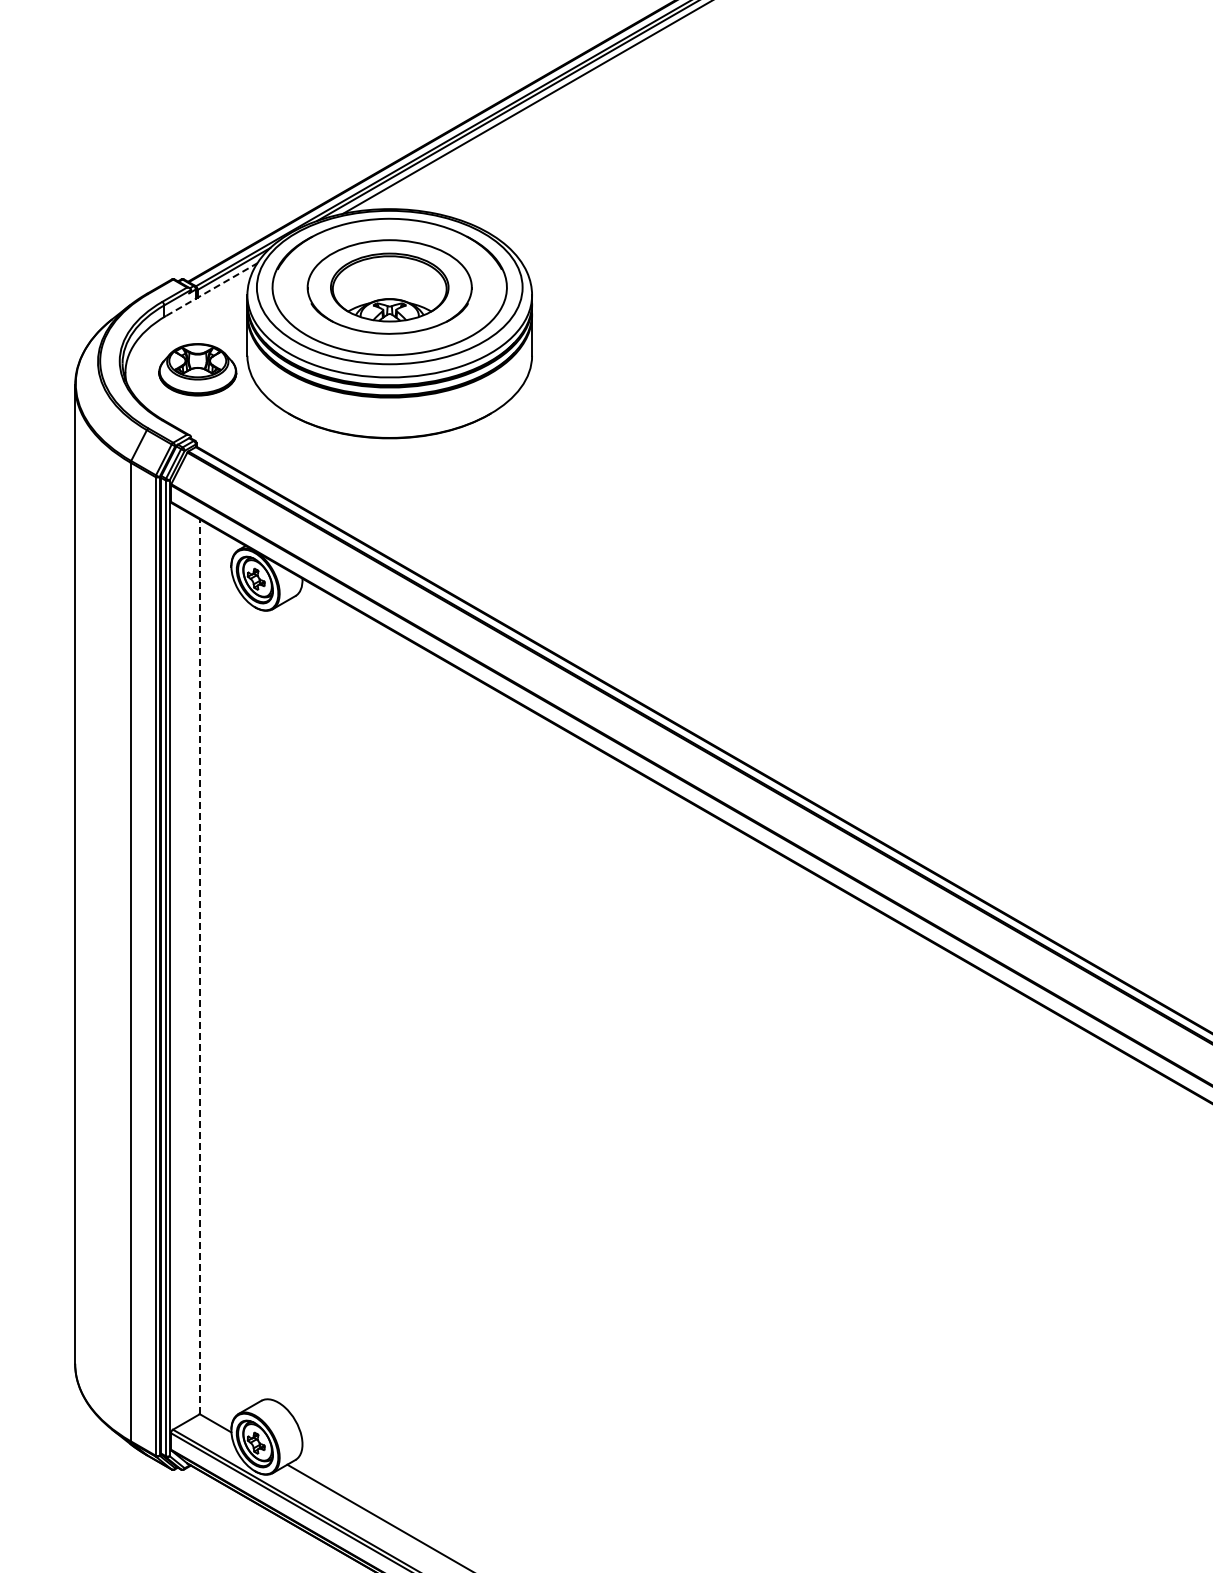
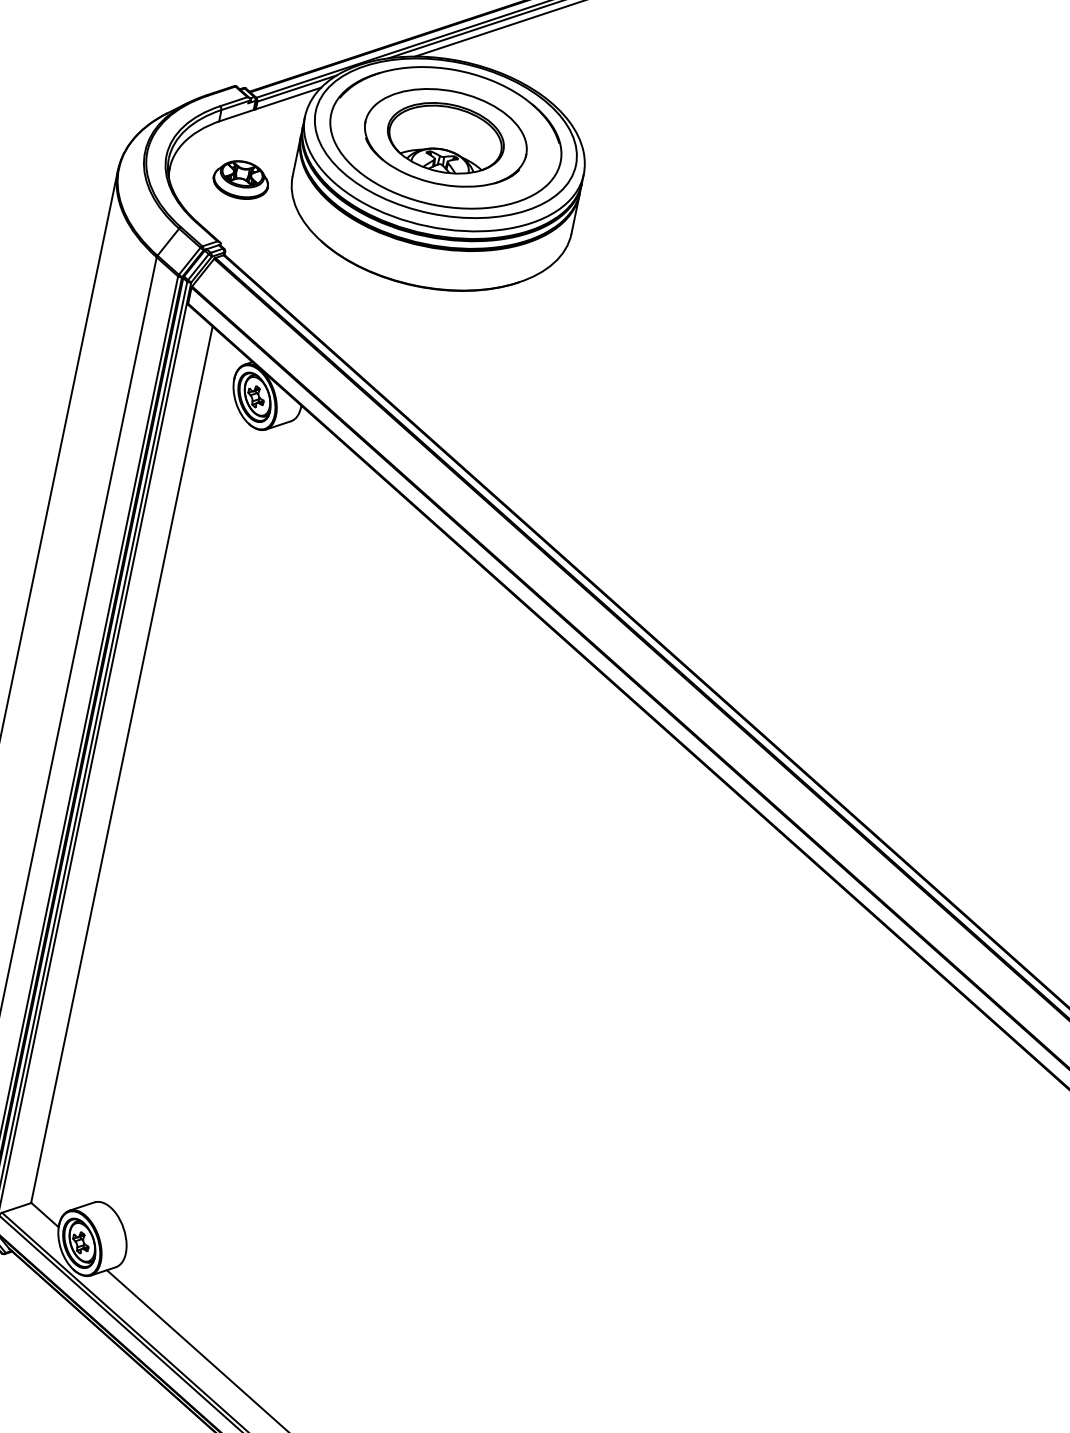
line: (211, 289) -> (270, 104), dashed -> solid
part: (197, 369) -> (241, 179), size x0.71
line: (199, 966) -> (121, 764), dashed -> solid

